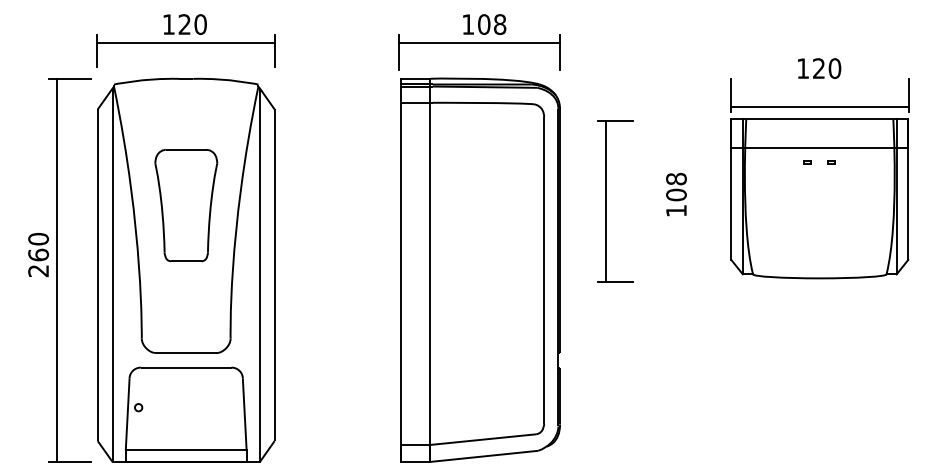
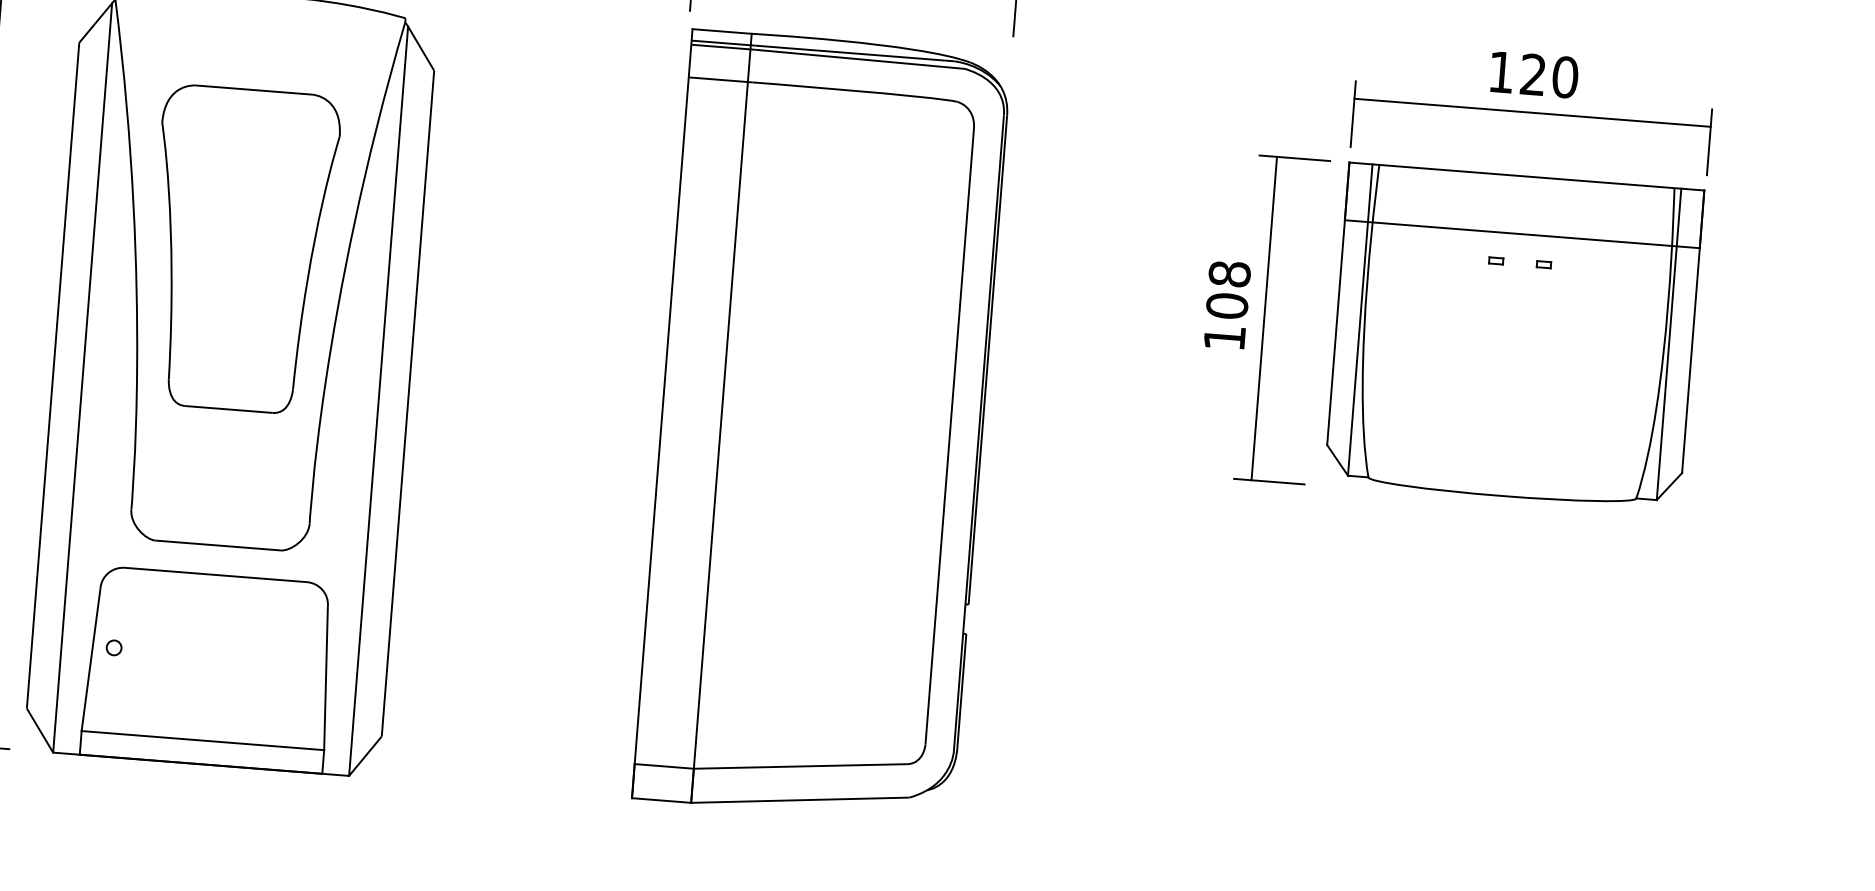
line: (819, 107) -> (1531, 112), moved
part: (606, 201) -> (1264, 318), moved
part: (186, 205) -> (242, 249), size x1.43

